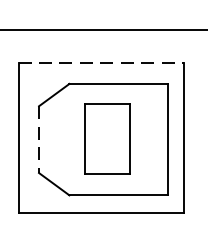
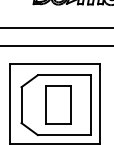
line: (102, 62) -> (55, 63), dashed -> solid
line: (39, 140) -> (21, 105), dashed -> solid

